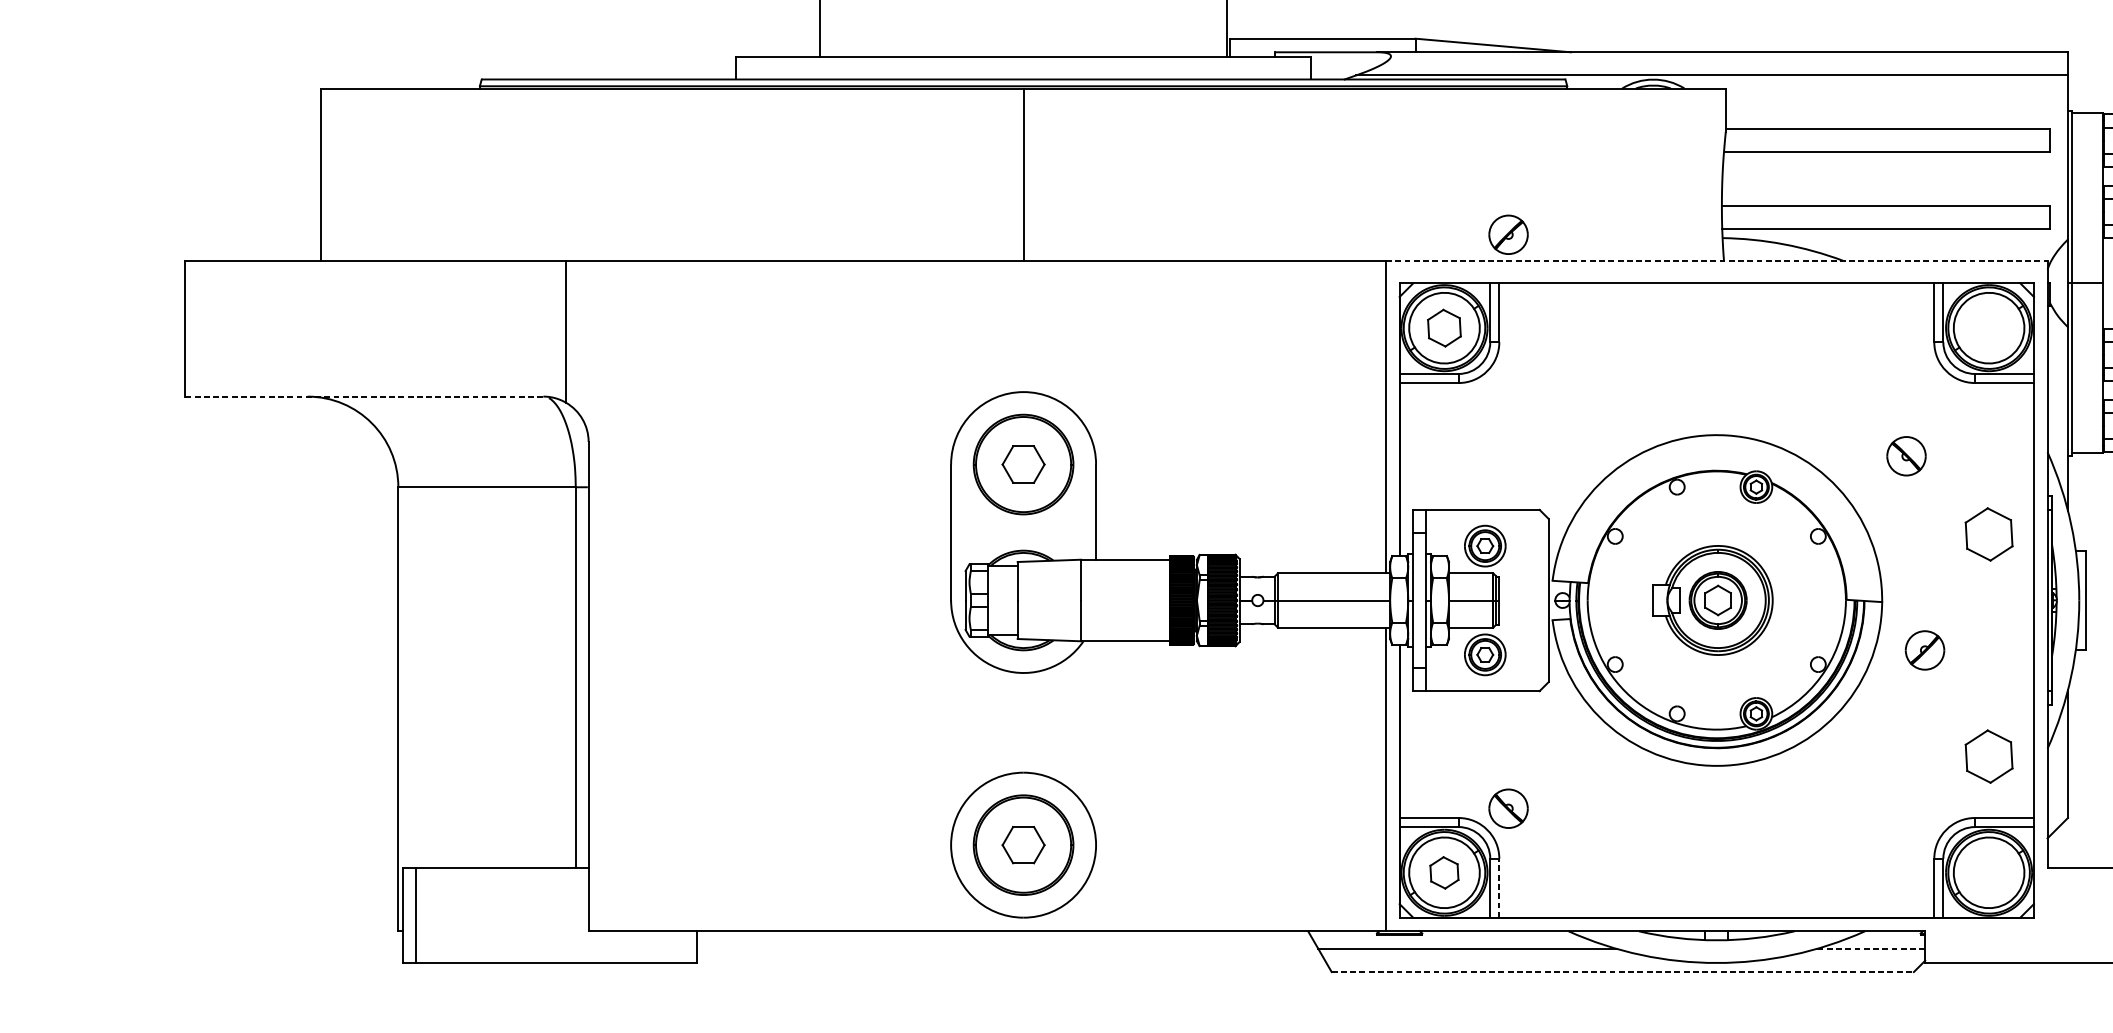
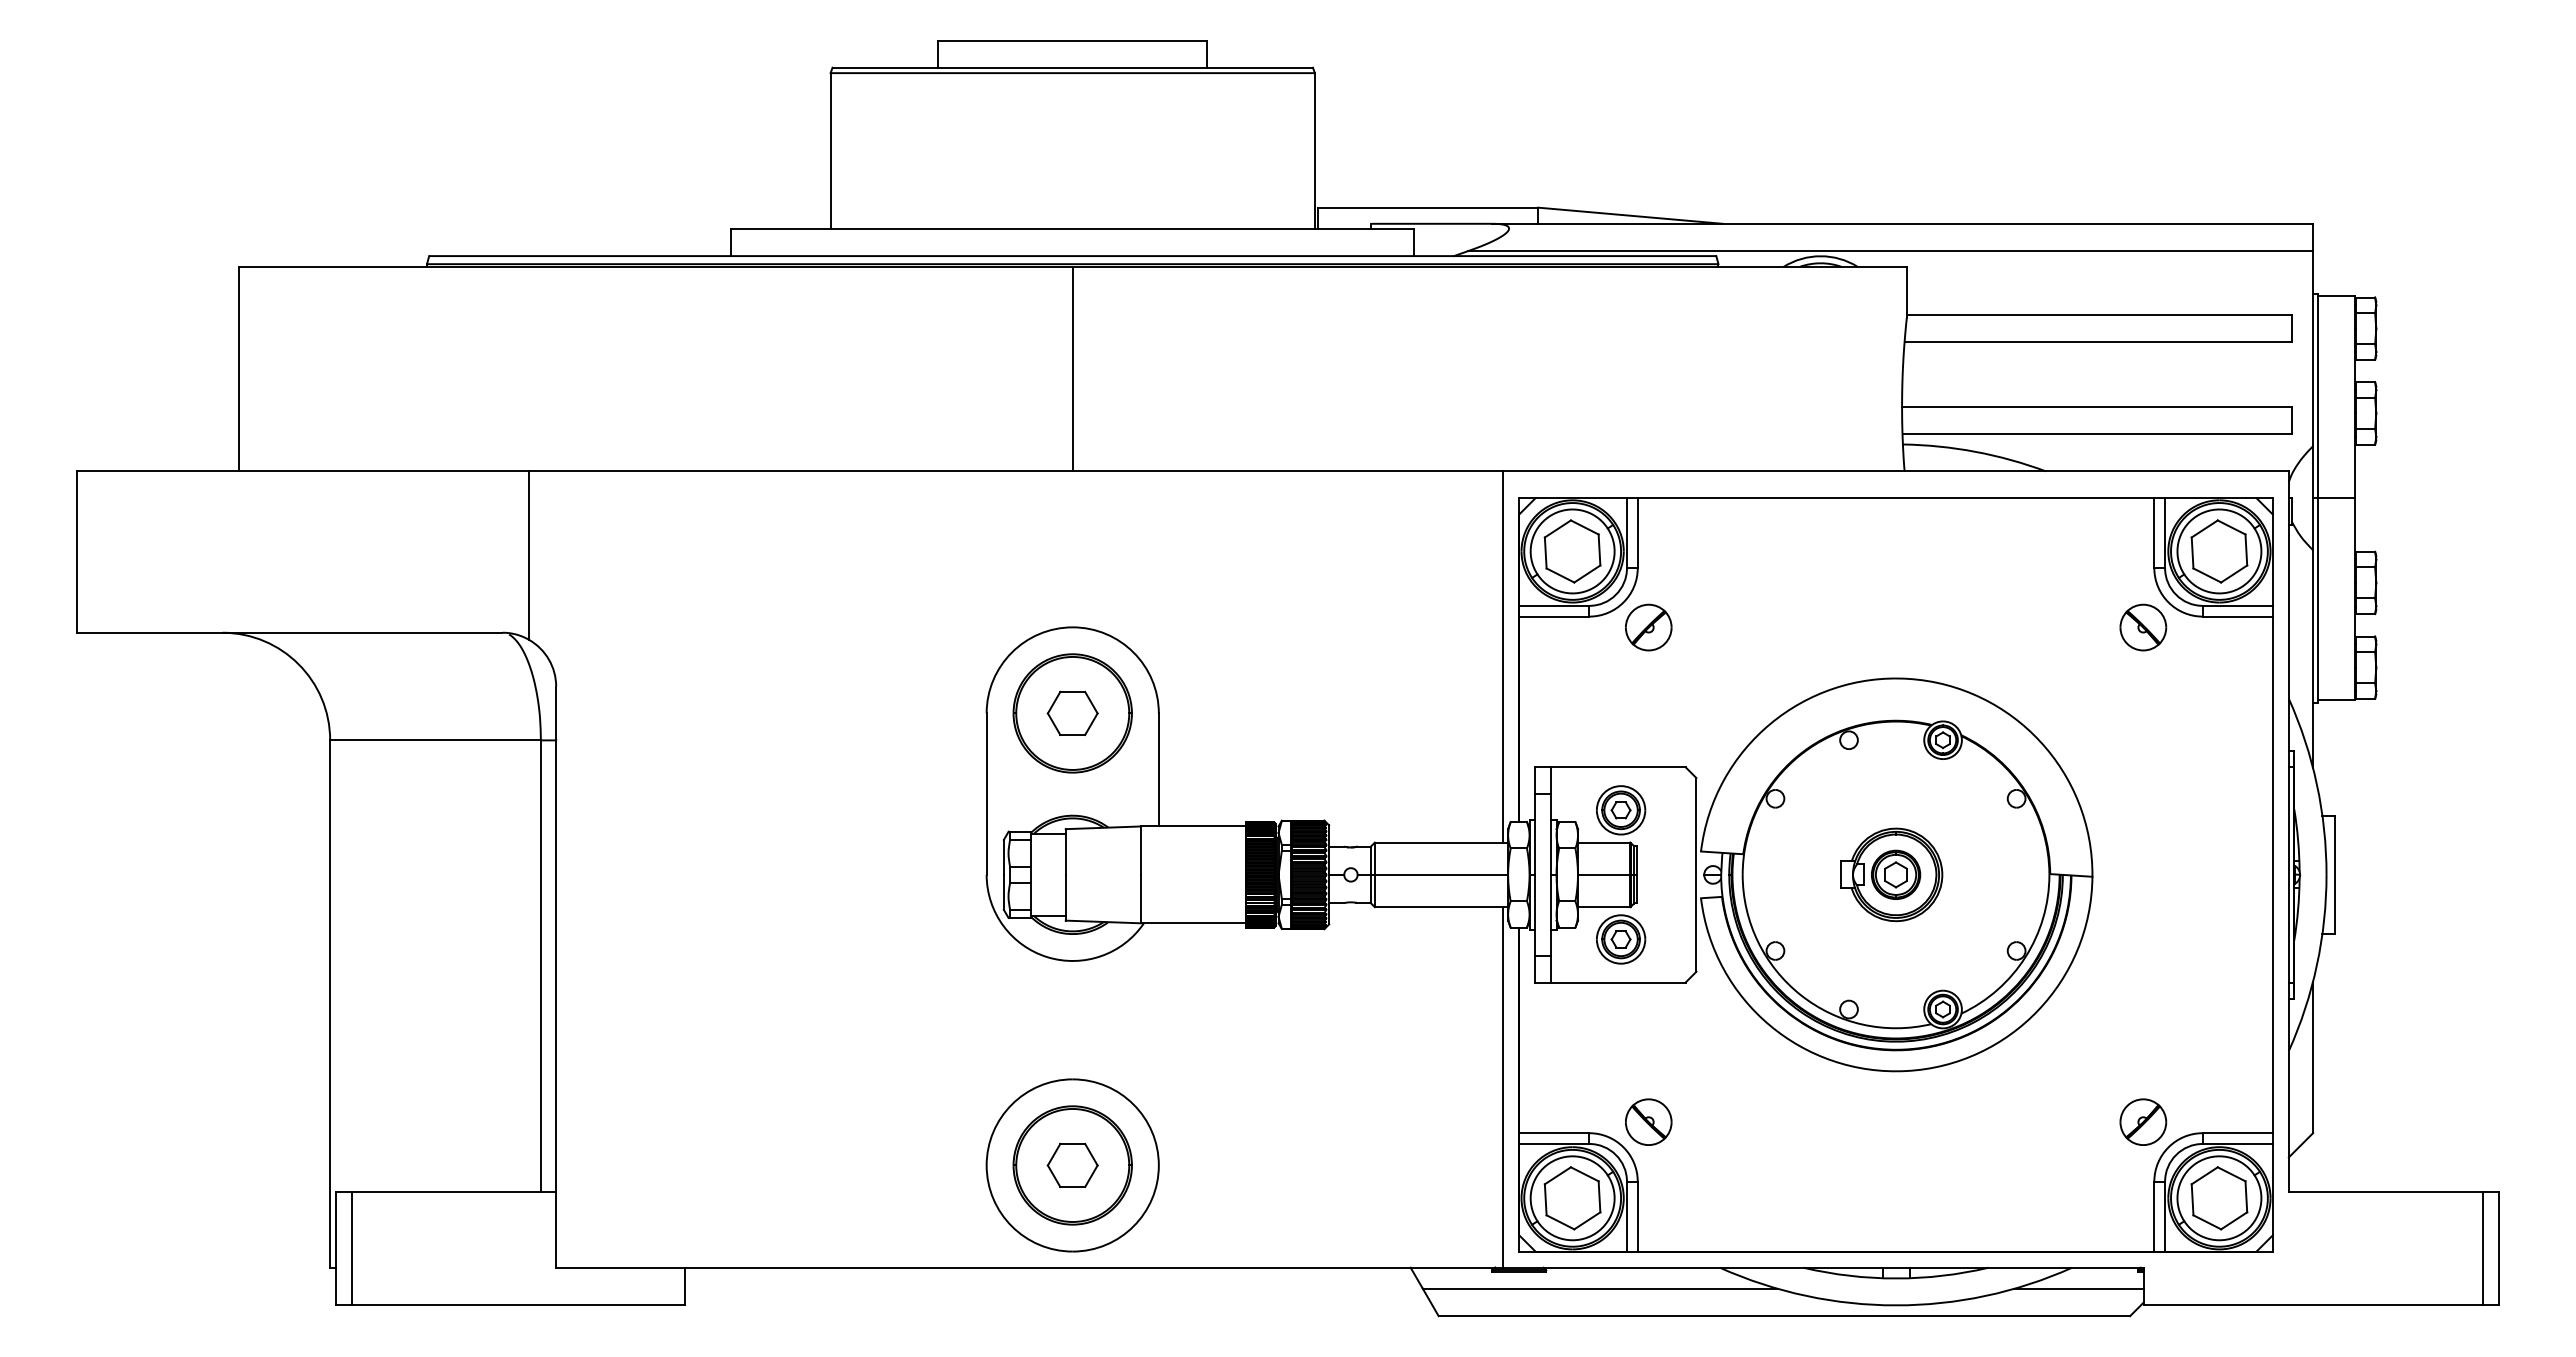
part: (1508, 234) -> (1648, 627), moved
line: (1717, 260) -> (1896, 471), dashed -> solid
part: (1444, 328) -> (1572, 551), size x1.43
line: (364, 396) -> (289, 632), dashed -> solid
part: (1906, 456) -> (2143, 627), moved
part: (1989, 534) -> (2219, 551), moved
part: (1712, 600) -> (1891, 874), size x0.71
part: (1925, 649) -> (2143, 1121), moved
part: (1989, 756) -> (2219, 1198), moved
part: (1444, 872) -> (1572, 1198), size x1.67
line: (1499, 888) -> (1637, 1216), dashed -> solid
line: (1870, 948) -> (2078, 1288), dashed -> solid
line: (1622, 972) -> (1784, 1316), dashed -> solid

